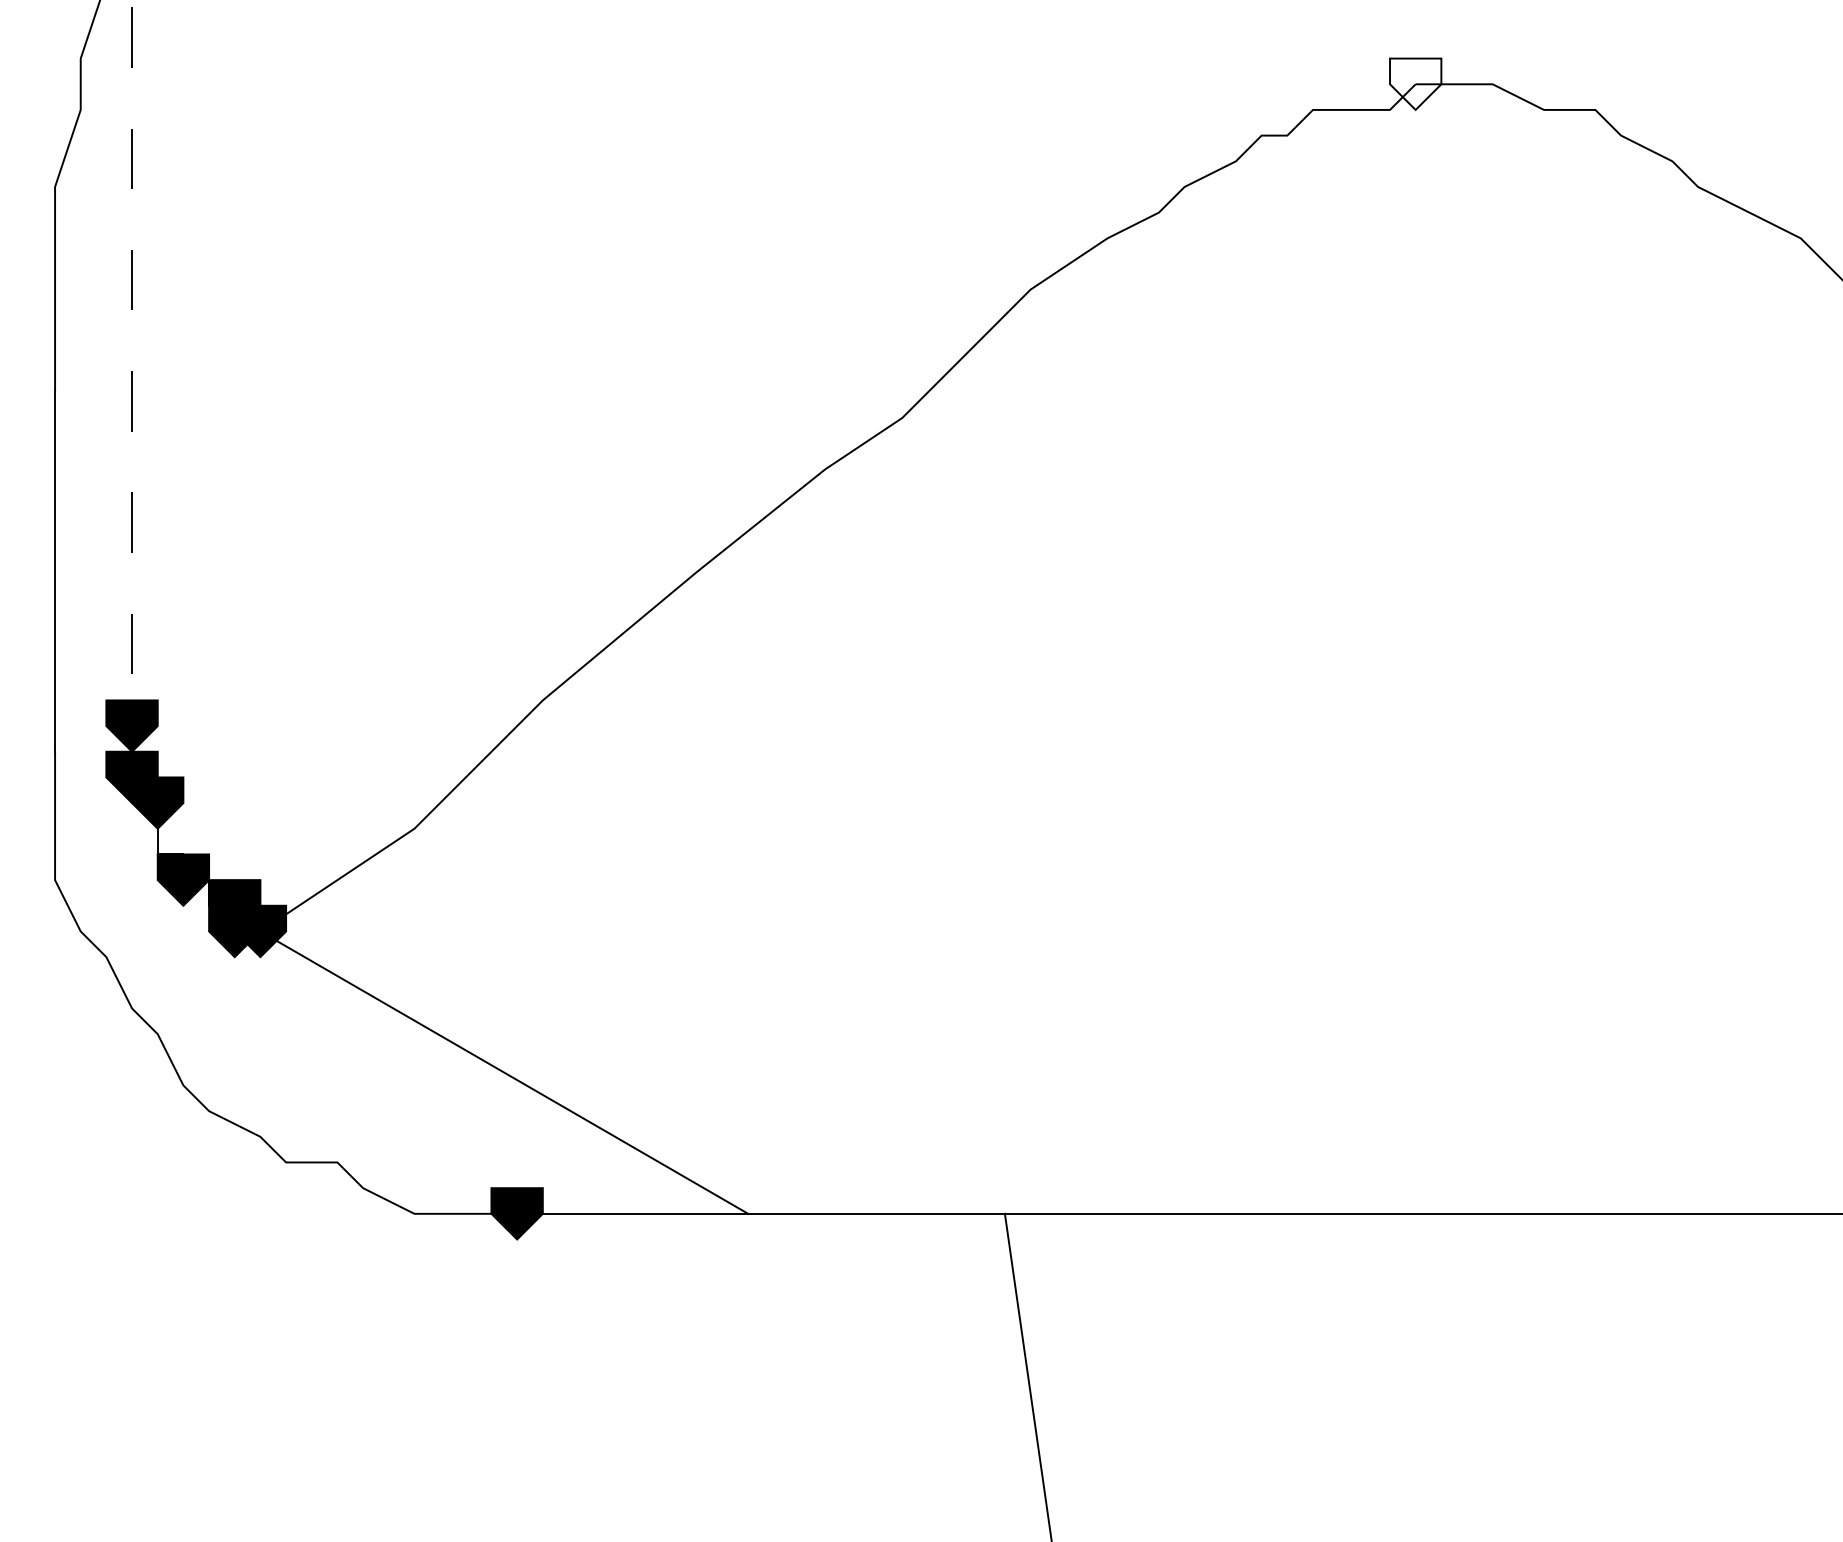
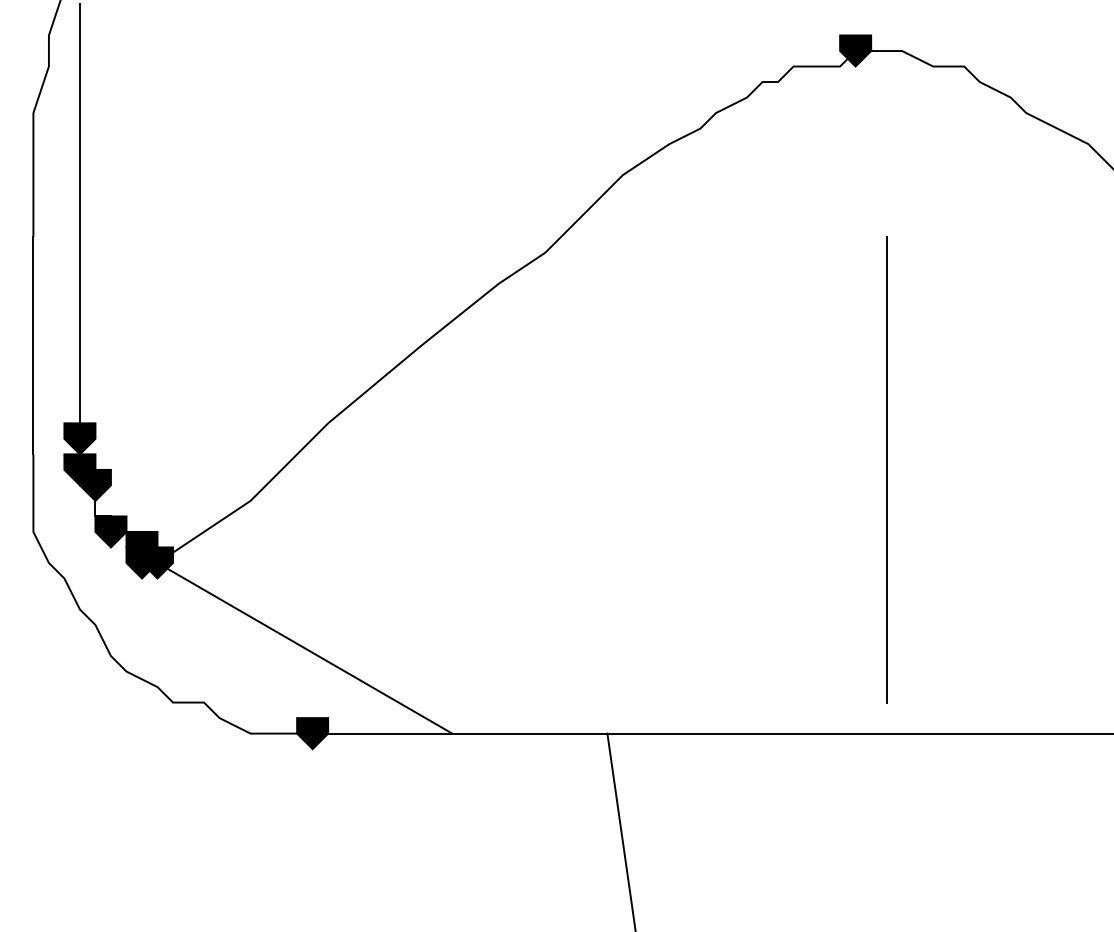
fill: (1415, 83) -> (855, 50), added
line: (131, 368) -> (79, 222), dashed -> solid
line: (1466, 776) -> (886, 469), added

